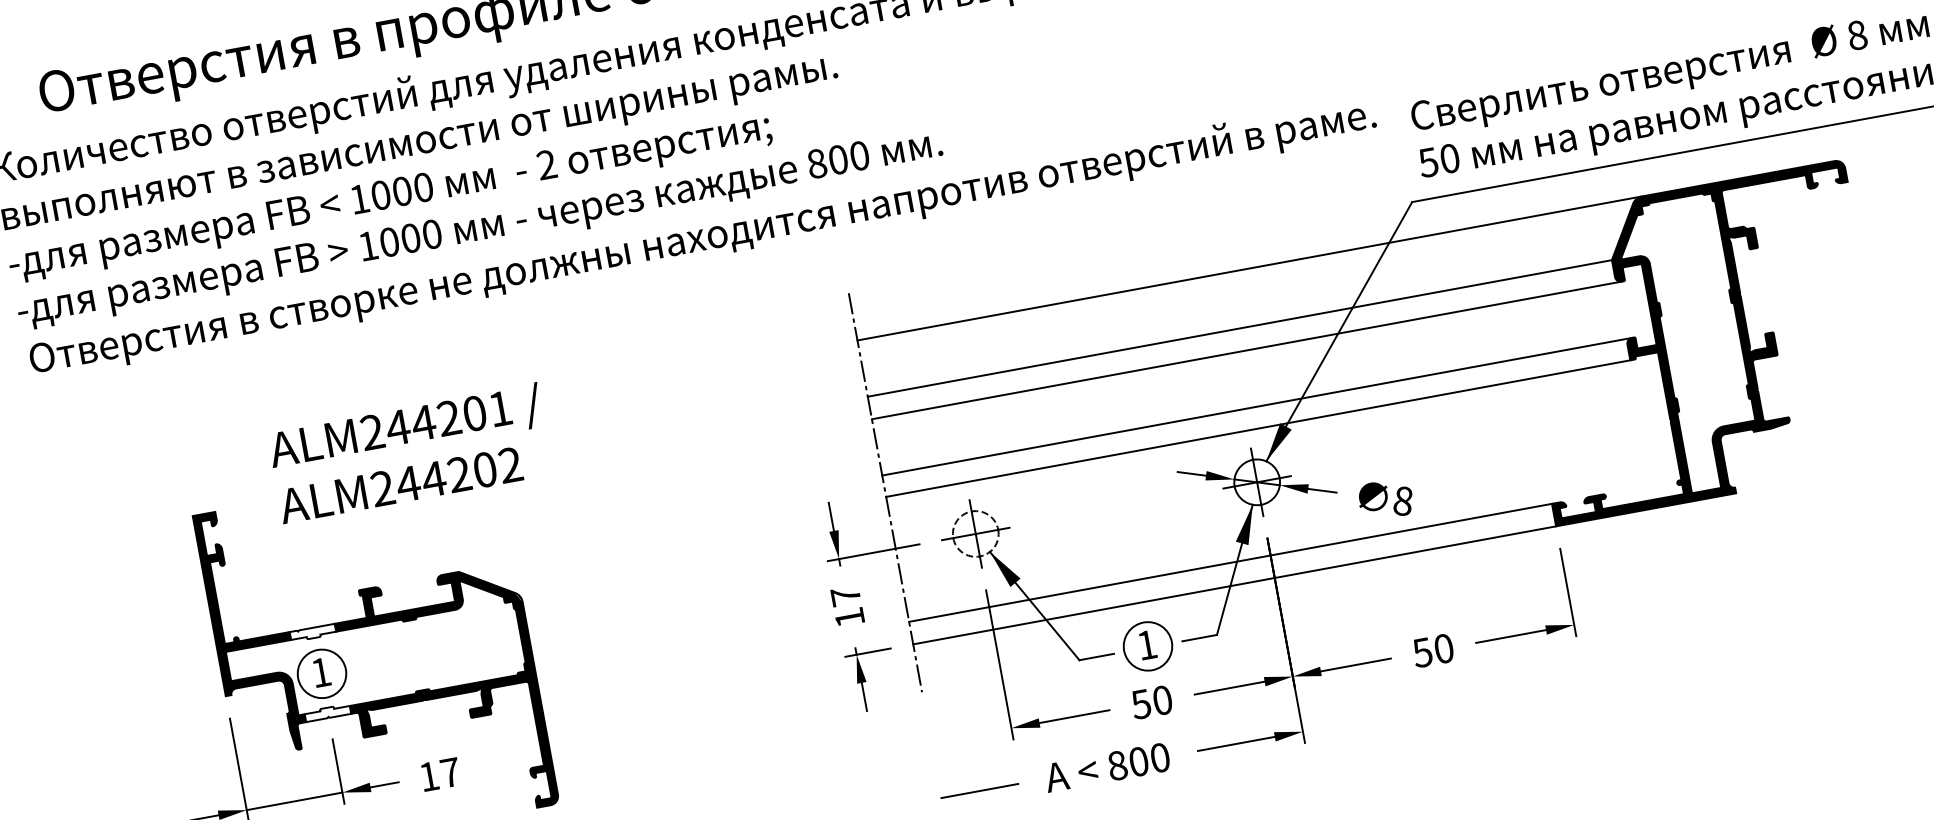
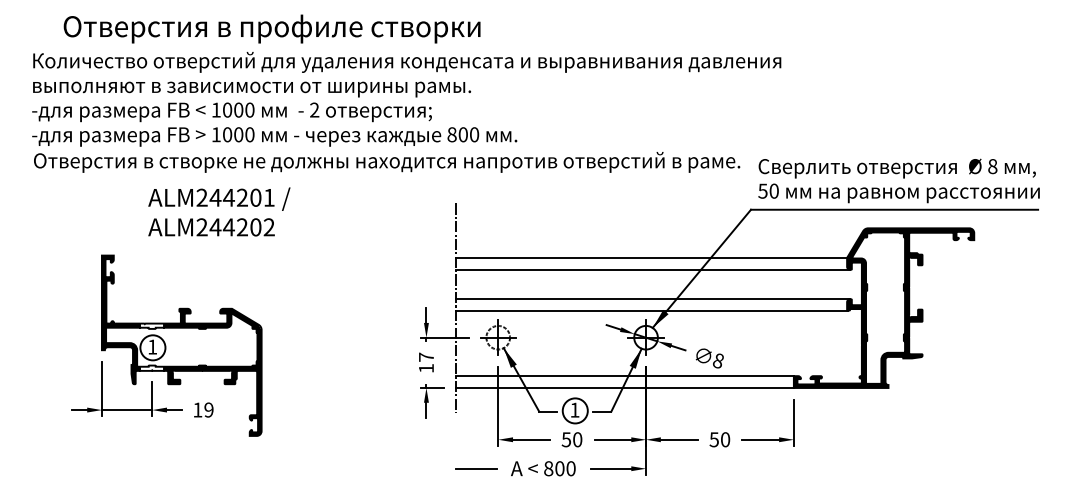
line: (1250, 268) -> (662, 228), removed
text: (410, 452) -> (219, 211), moved
text: (449, 771) -> (208, 409), 17 -> 19

